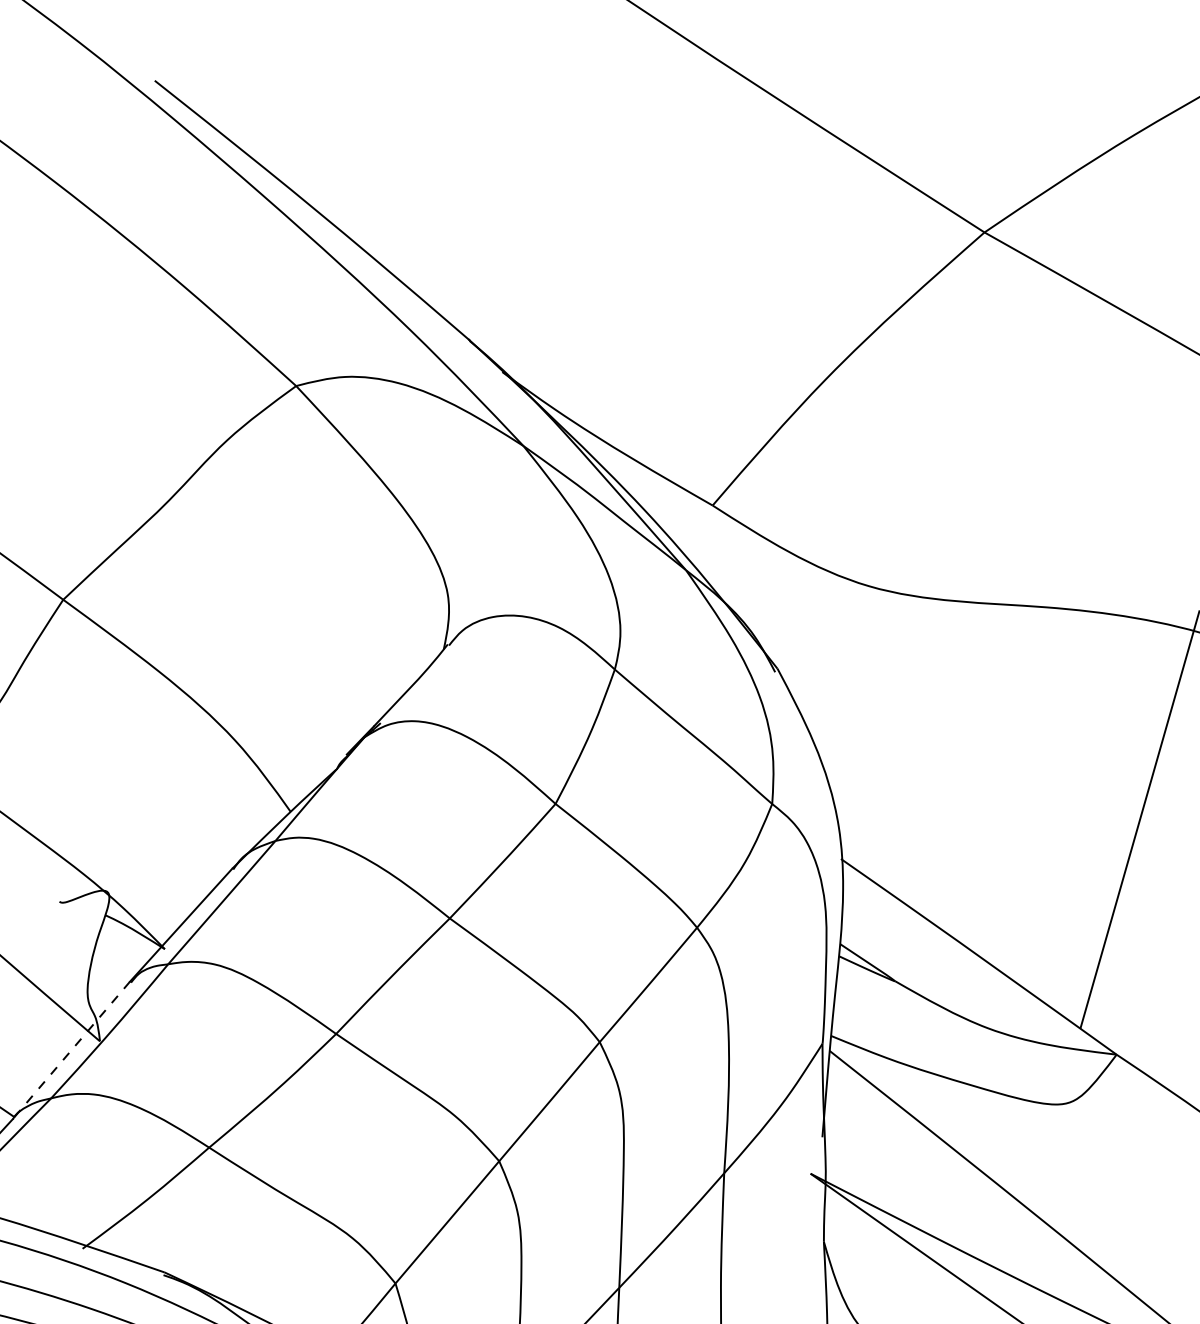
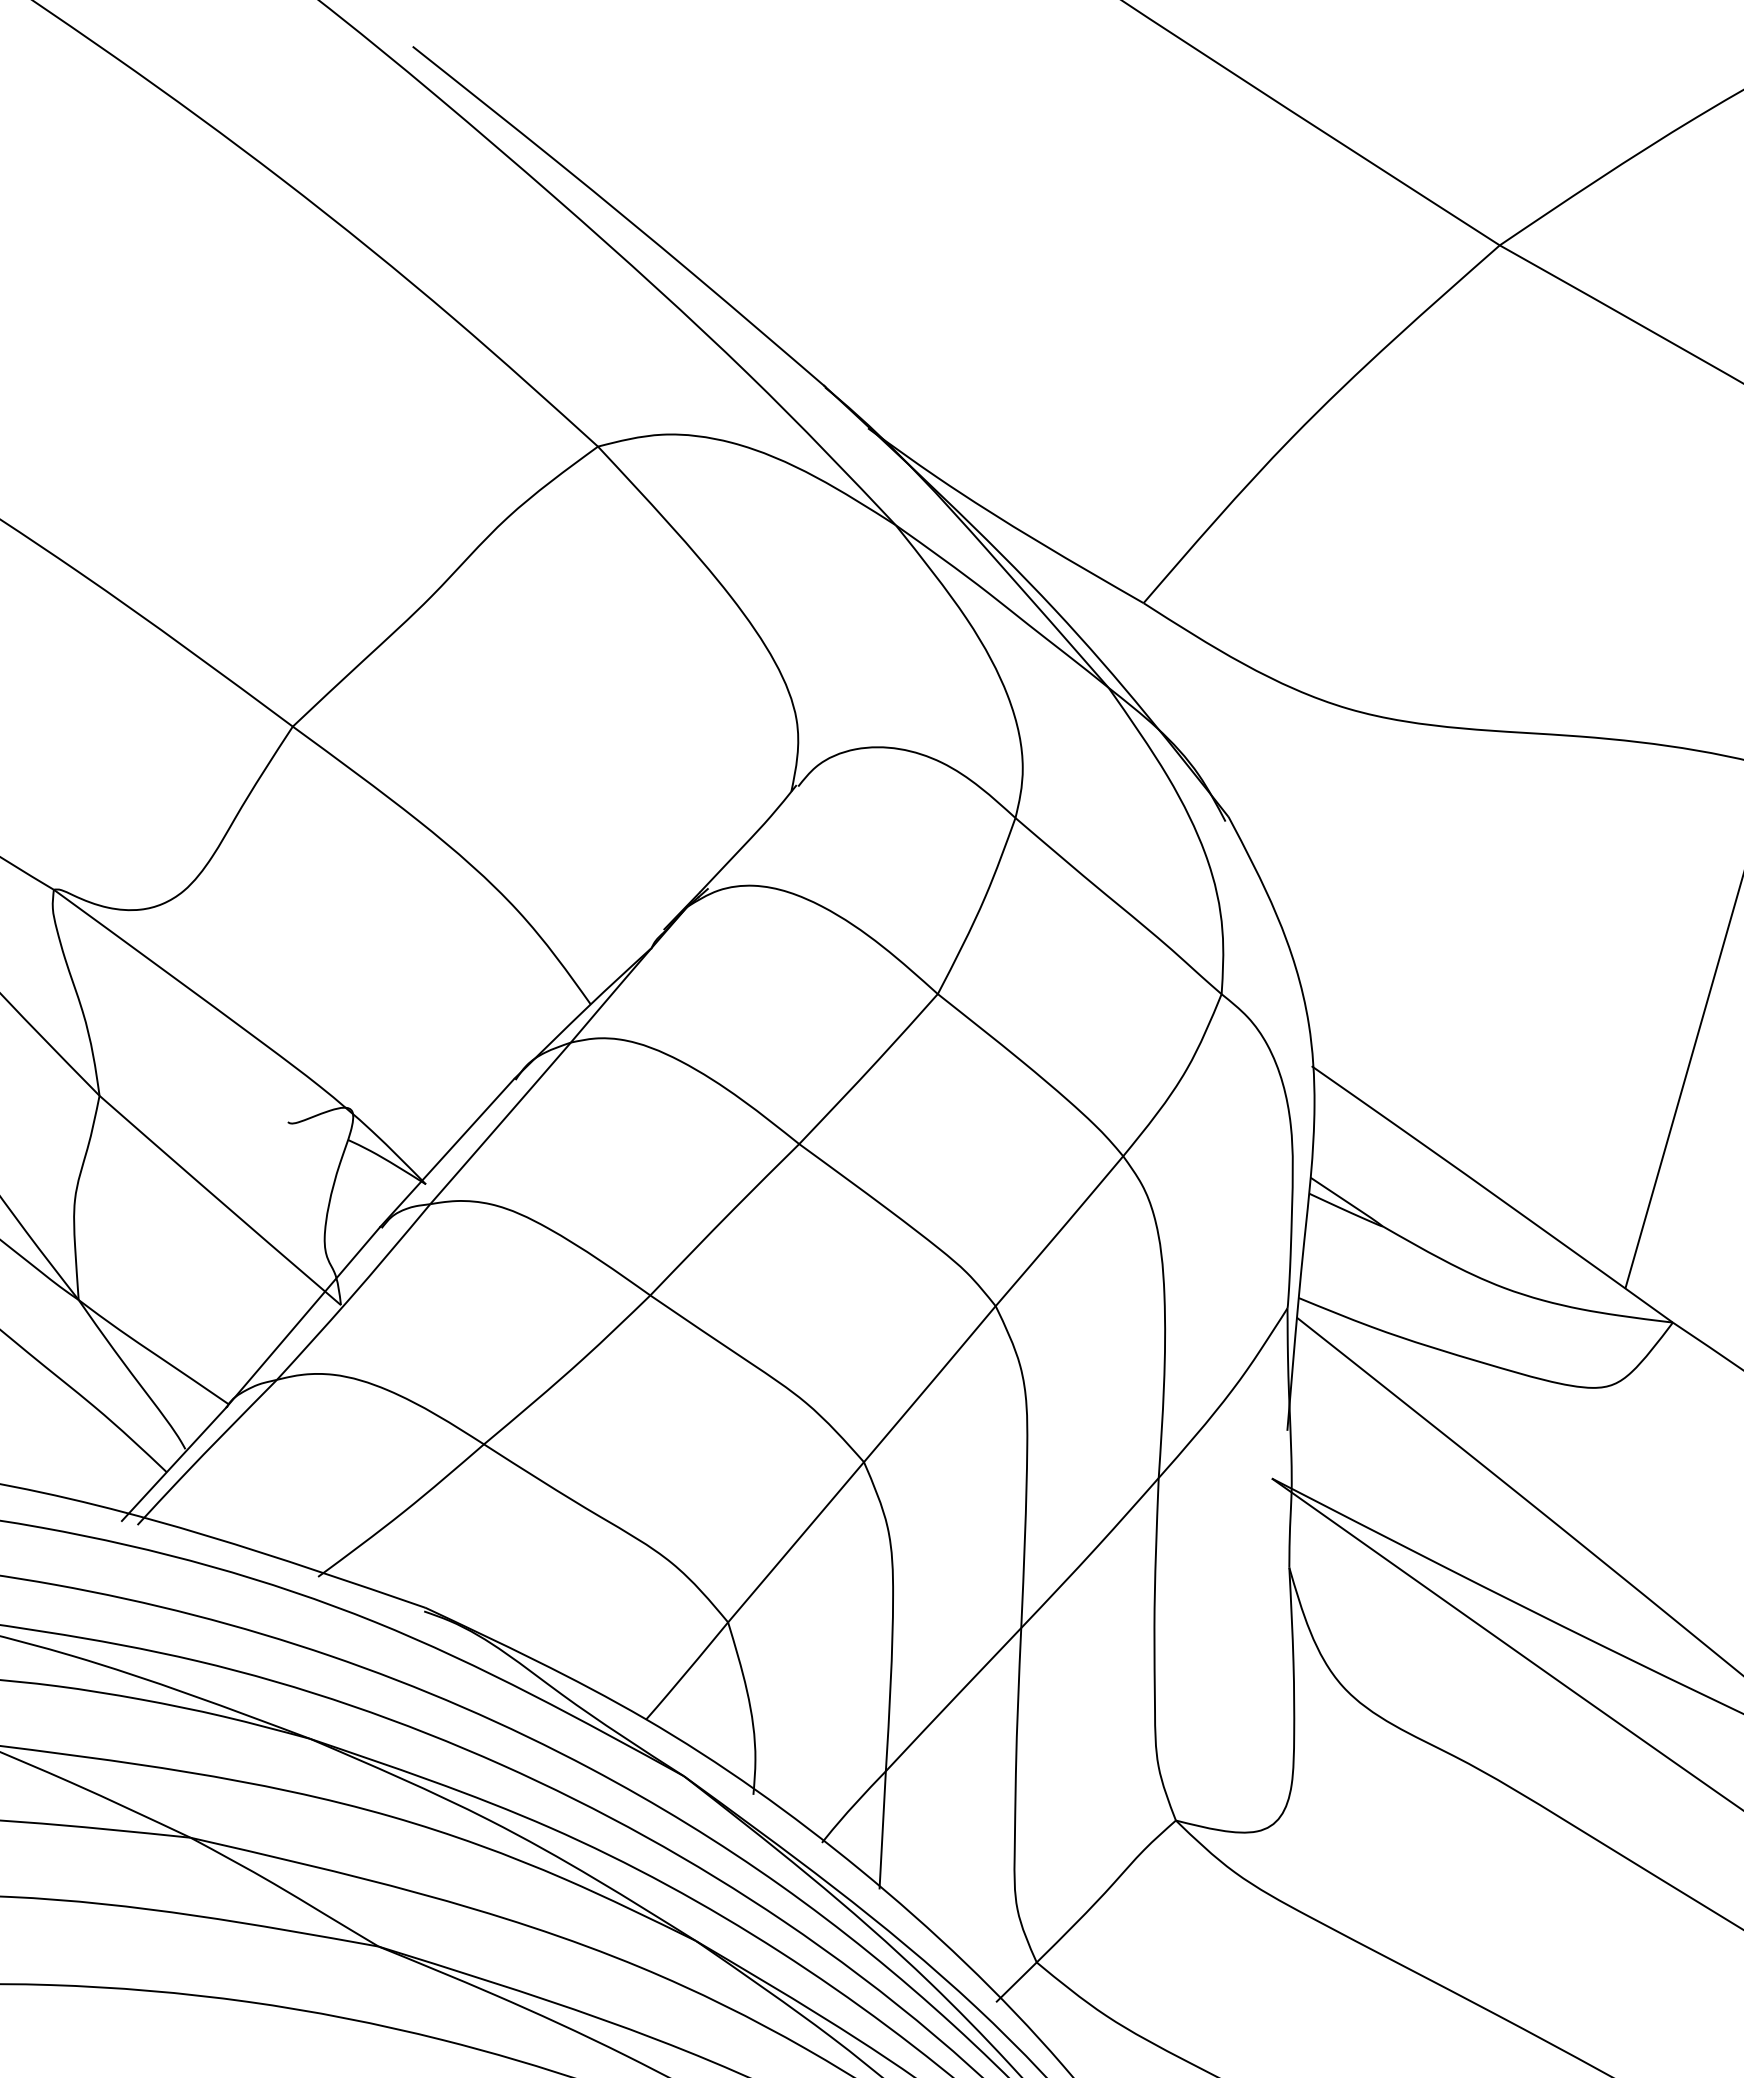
line: (71, 1050) -> (303, 1317), dashed -> solid

